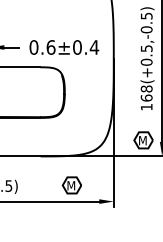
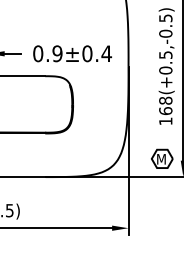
text: (51, 47) -> (57, 53), 0.6±0.4 -> 0.9±0.4
part: (72, 185) -> (81, 209), removed

